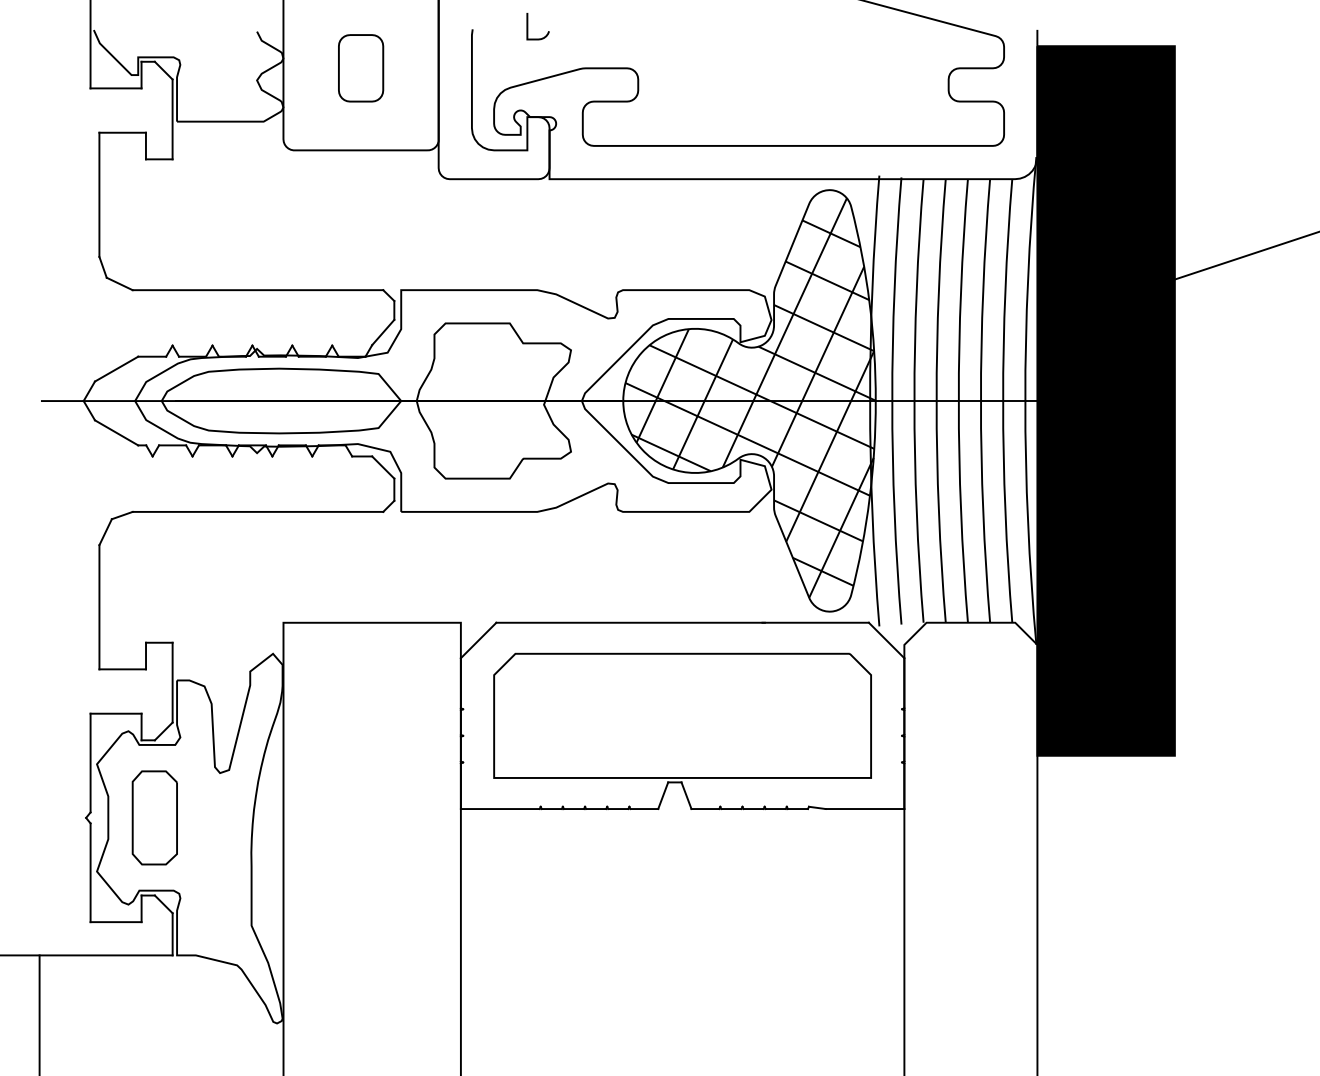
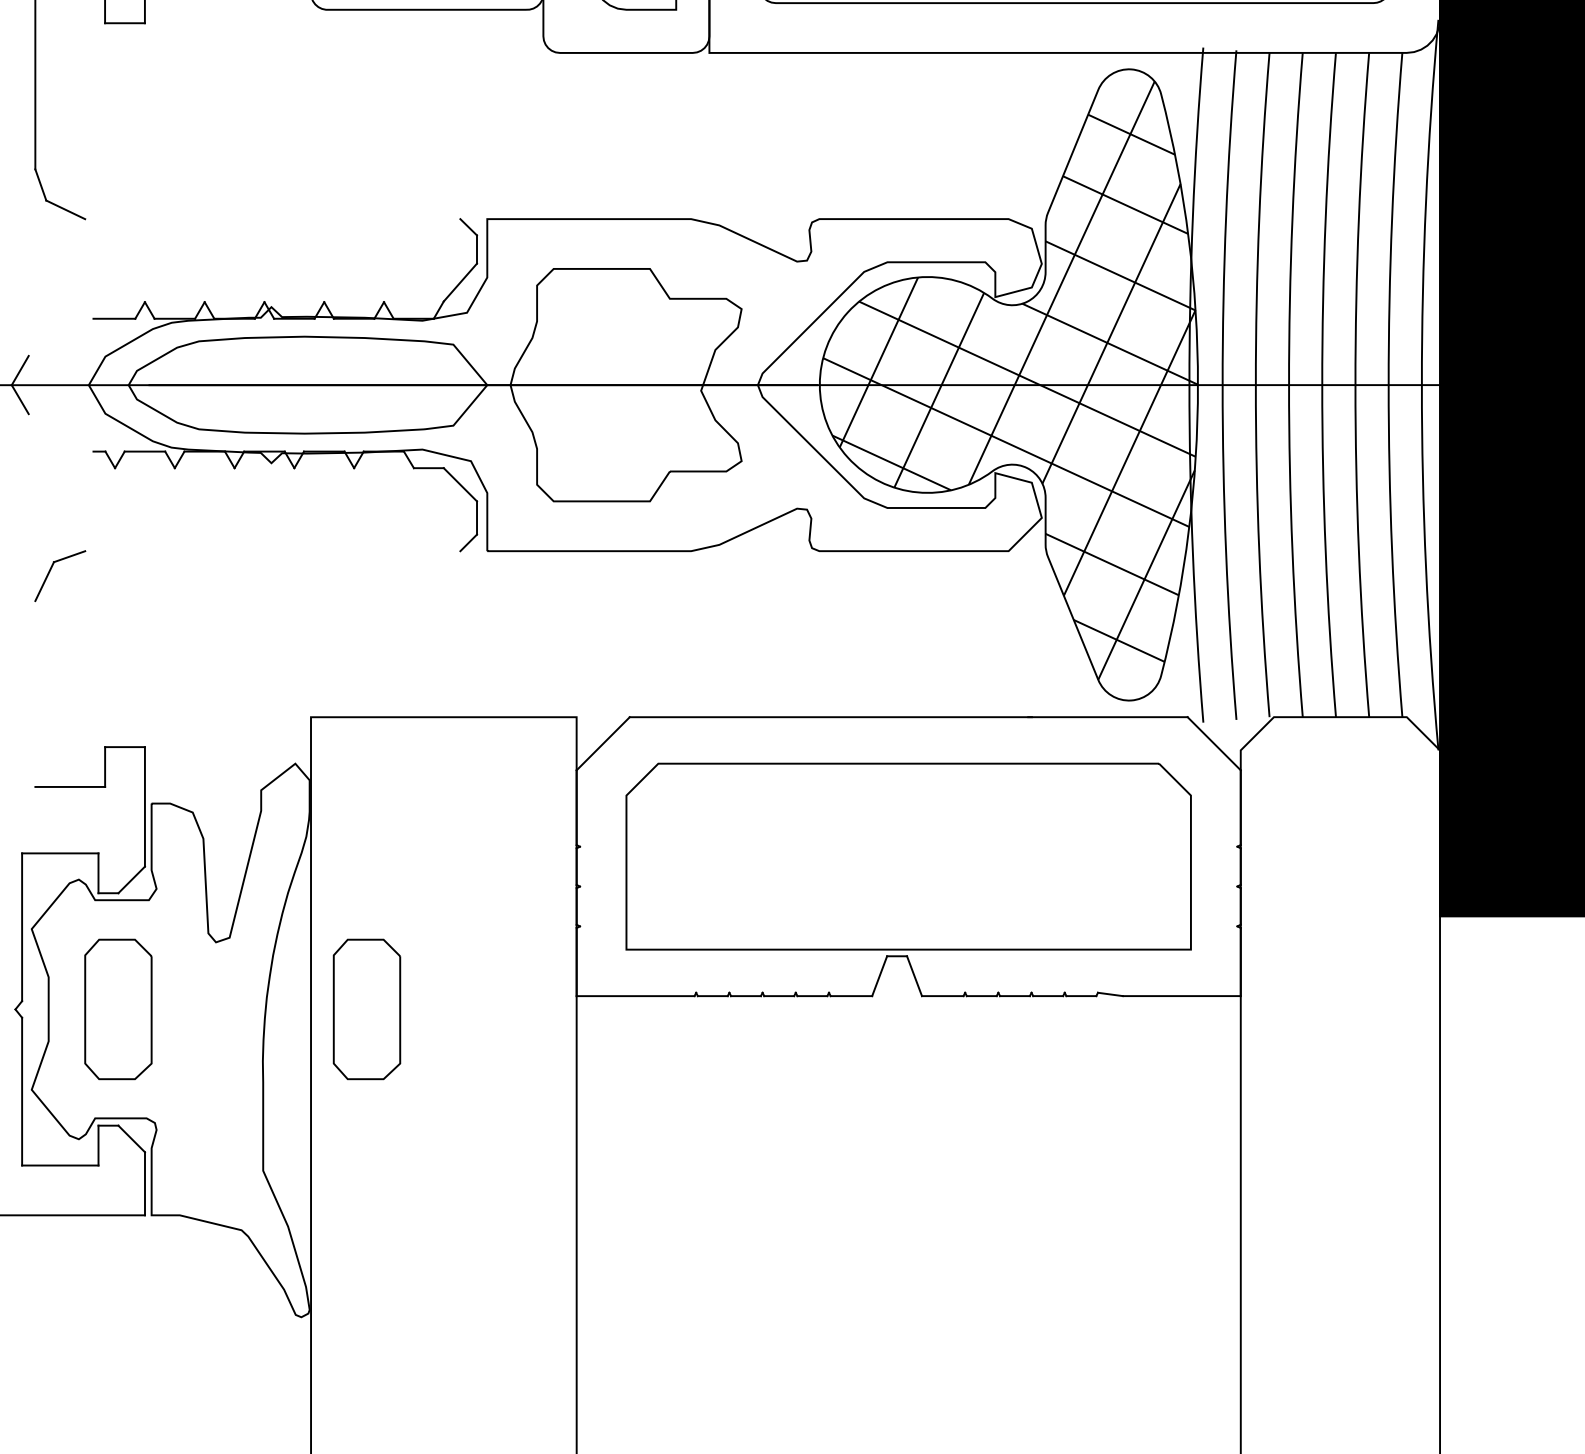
line: (257, 290) -> (272, 219), removed
line: (116, 368) -> (60, 336), removed
line: (116, 432) -> (60, 432), removed
line: (257, 511) -> (272, 550), removed
line: (99, 607) -> (35, 694), removed
part: (320, 817) -> (366, 1008), added

